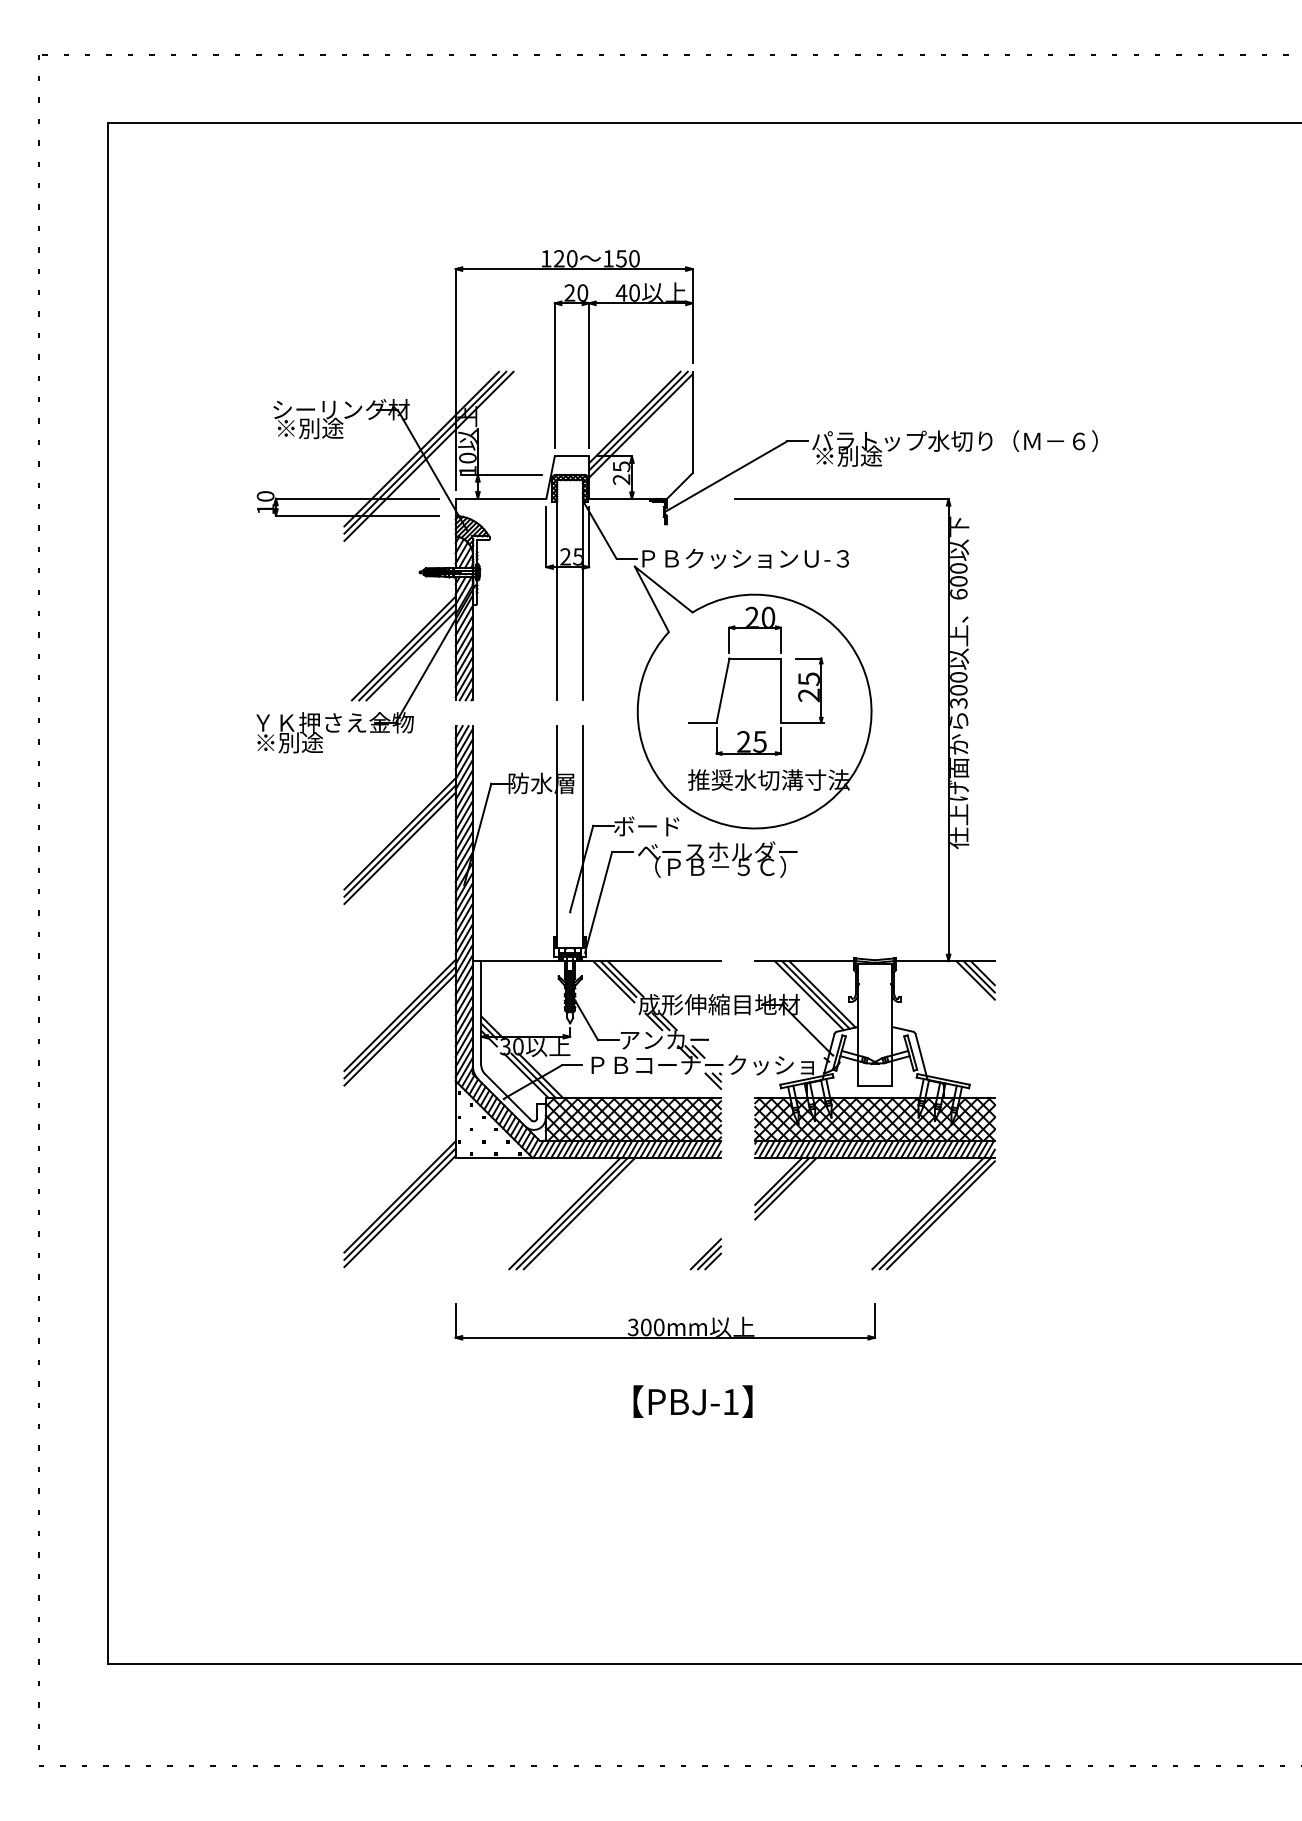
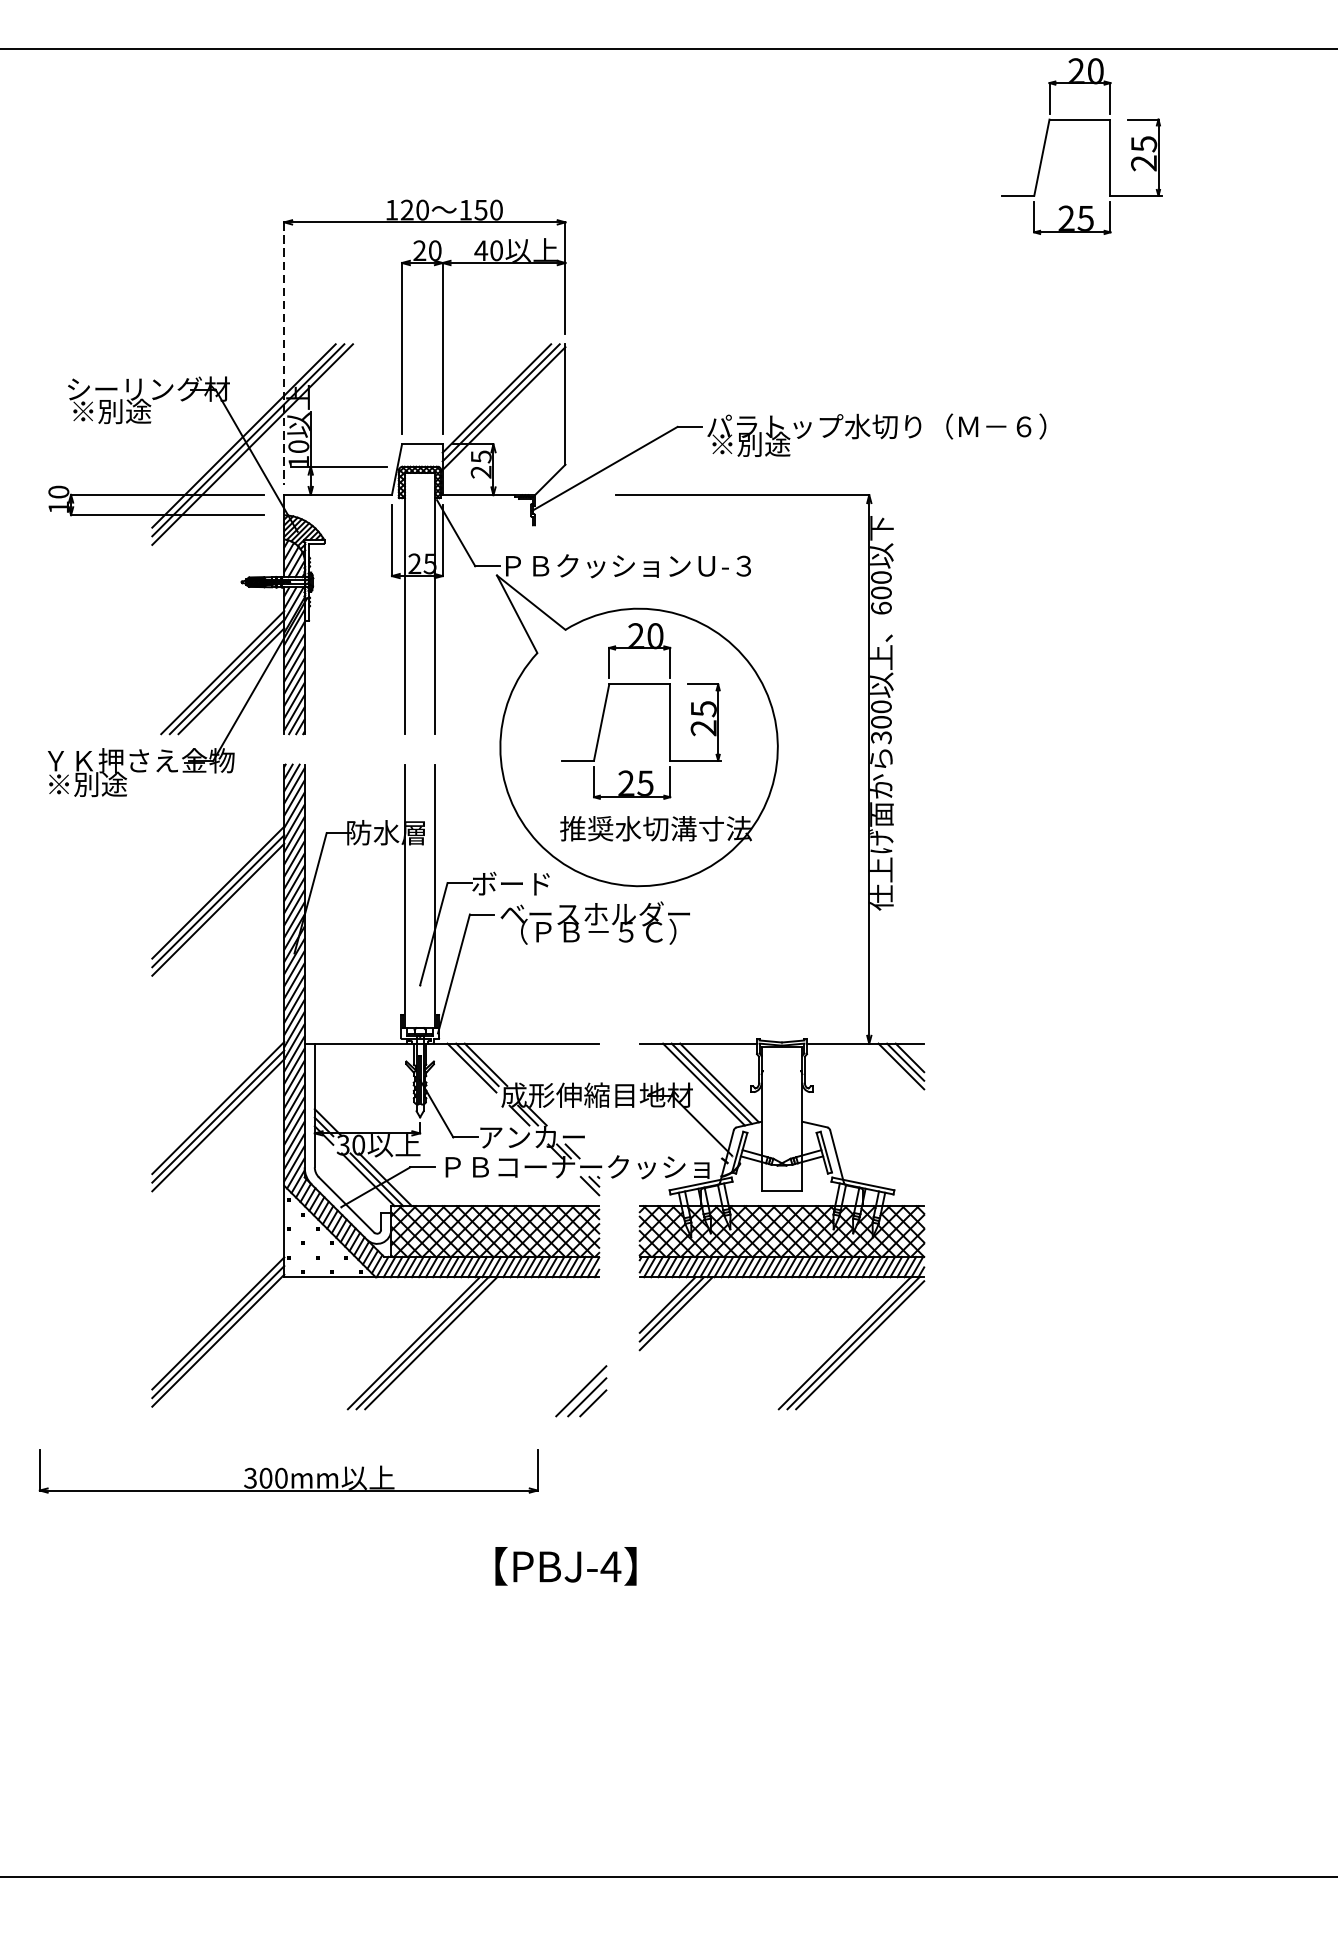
part: (1127, 183) -> (1081, 120), added
line: (455, 379) -> (284, 353), solid -> dashed
part: (705, 1254) -> (580, 1391), size x1.4
part: (665, 1321) -> (288, 1471), moved
text: (730, 1401) -> (610, 1566), PBJ-1 -> PBJ-4

